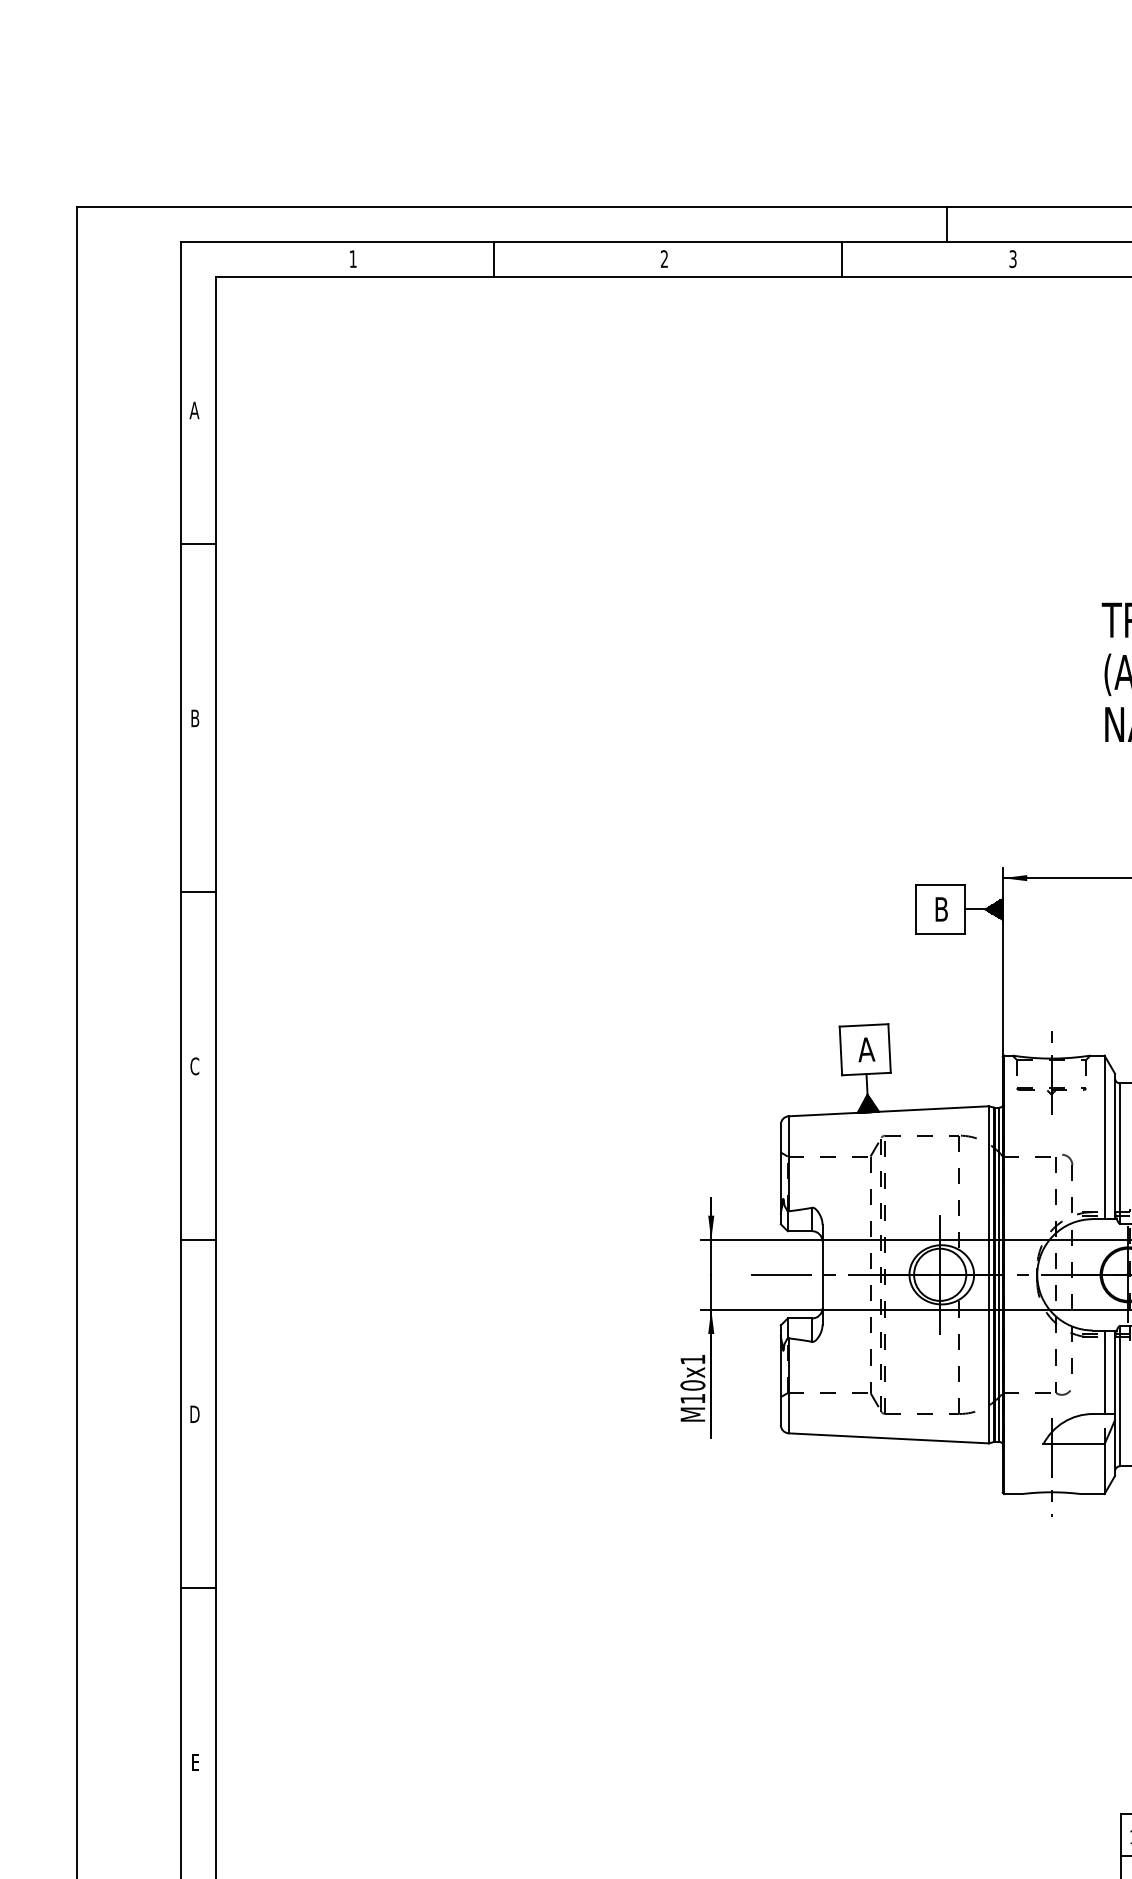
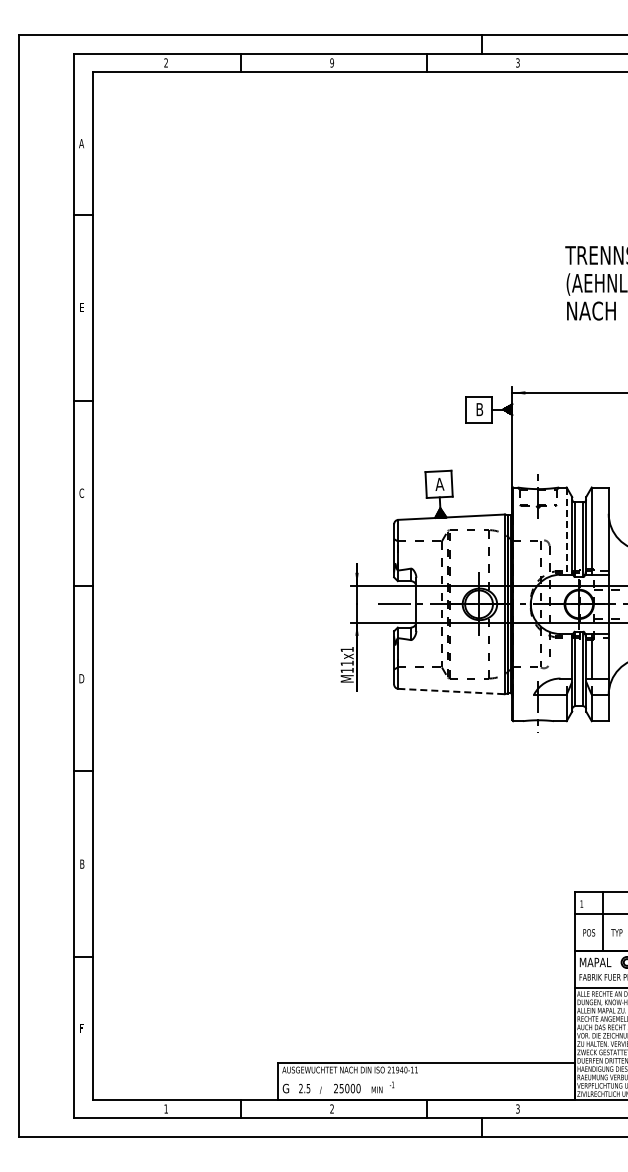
text: (351, 258) -> (165, 62), 1 -> 2
text: (663, 258) -> (331, 62), 2 -> 9
text: (194, 717) -> (81, 307), B -> E
line: (1104, 1138) -> (566, 531), solid -> dashed
line: (1104, 1372) -> (566, 656), removed
text: (691, 1385) -> (346, 663), M10x1 -> M11x1
line: (890, 1438) -> (452, 691), solid -> dashed
text: (196, 1760) -> (82, 863), E -> B

